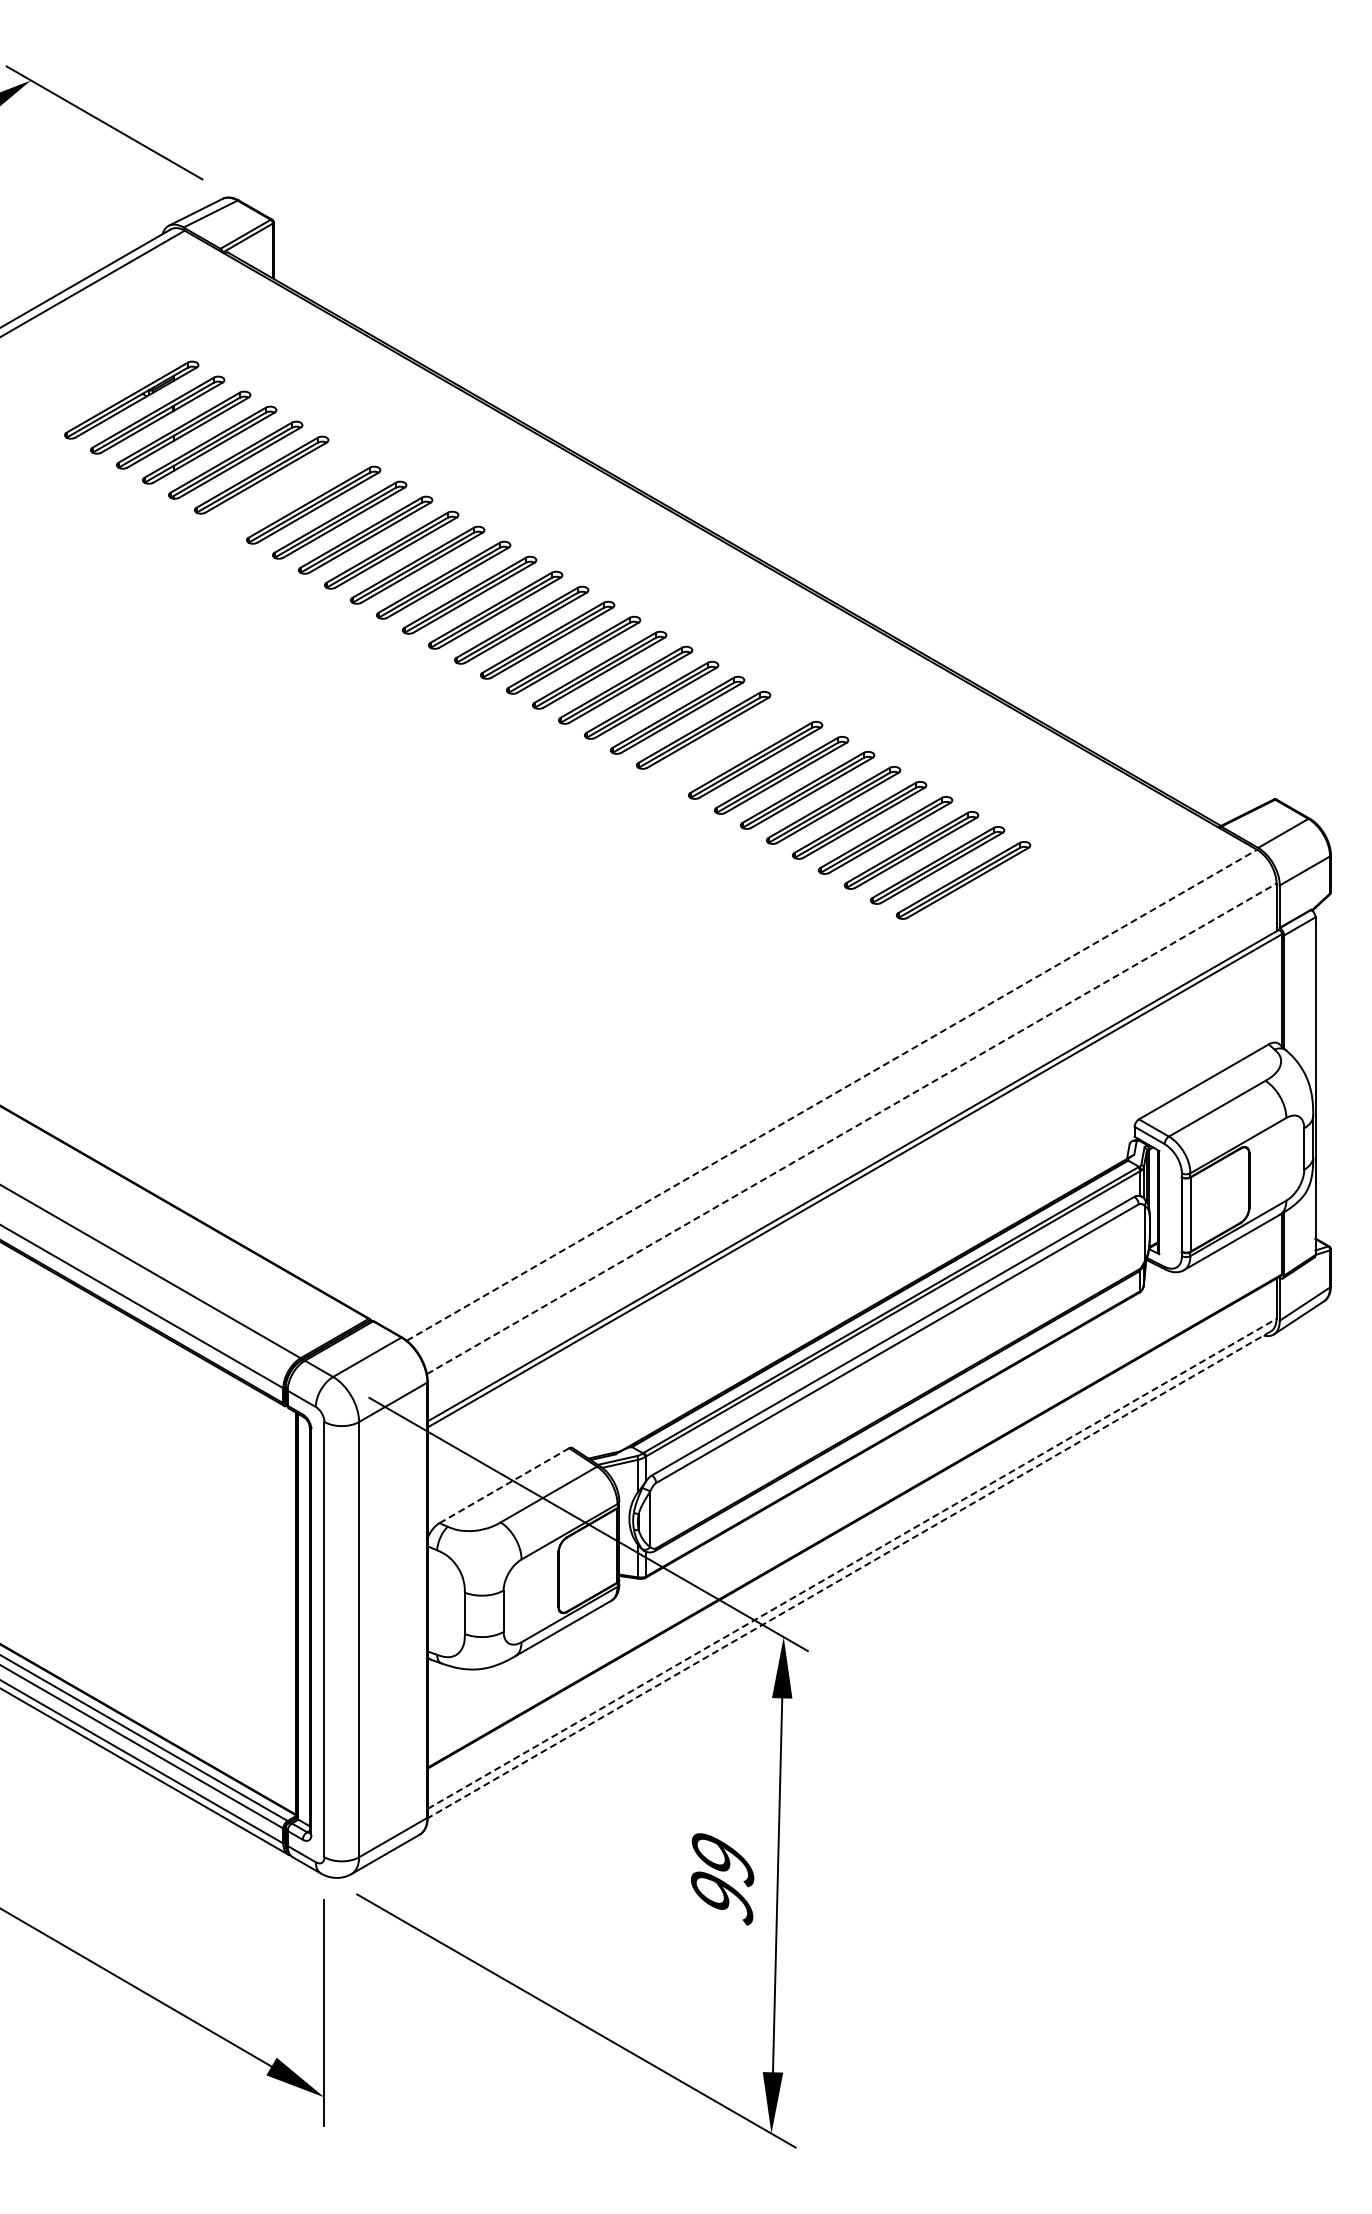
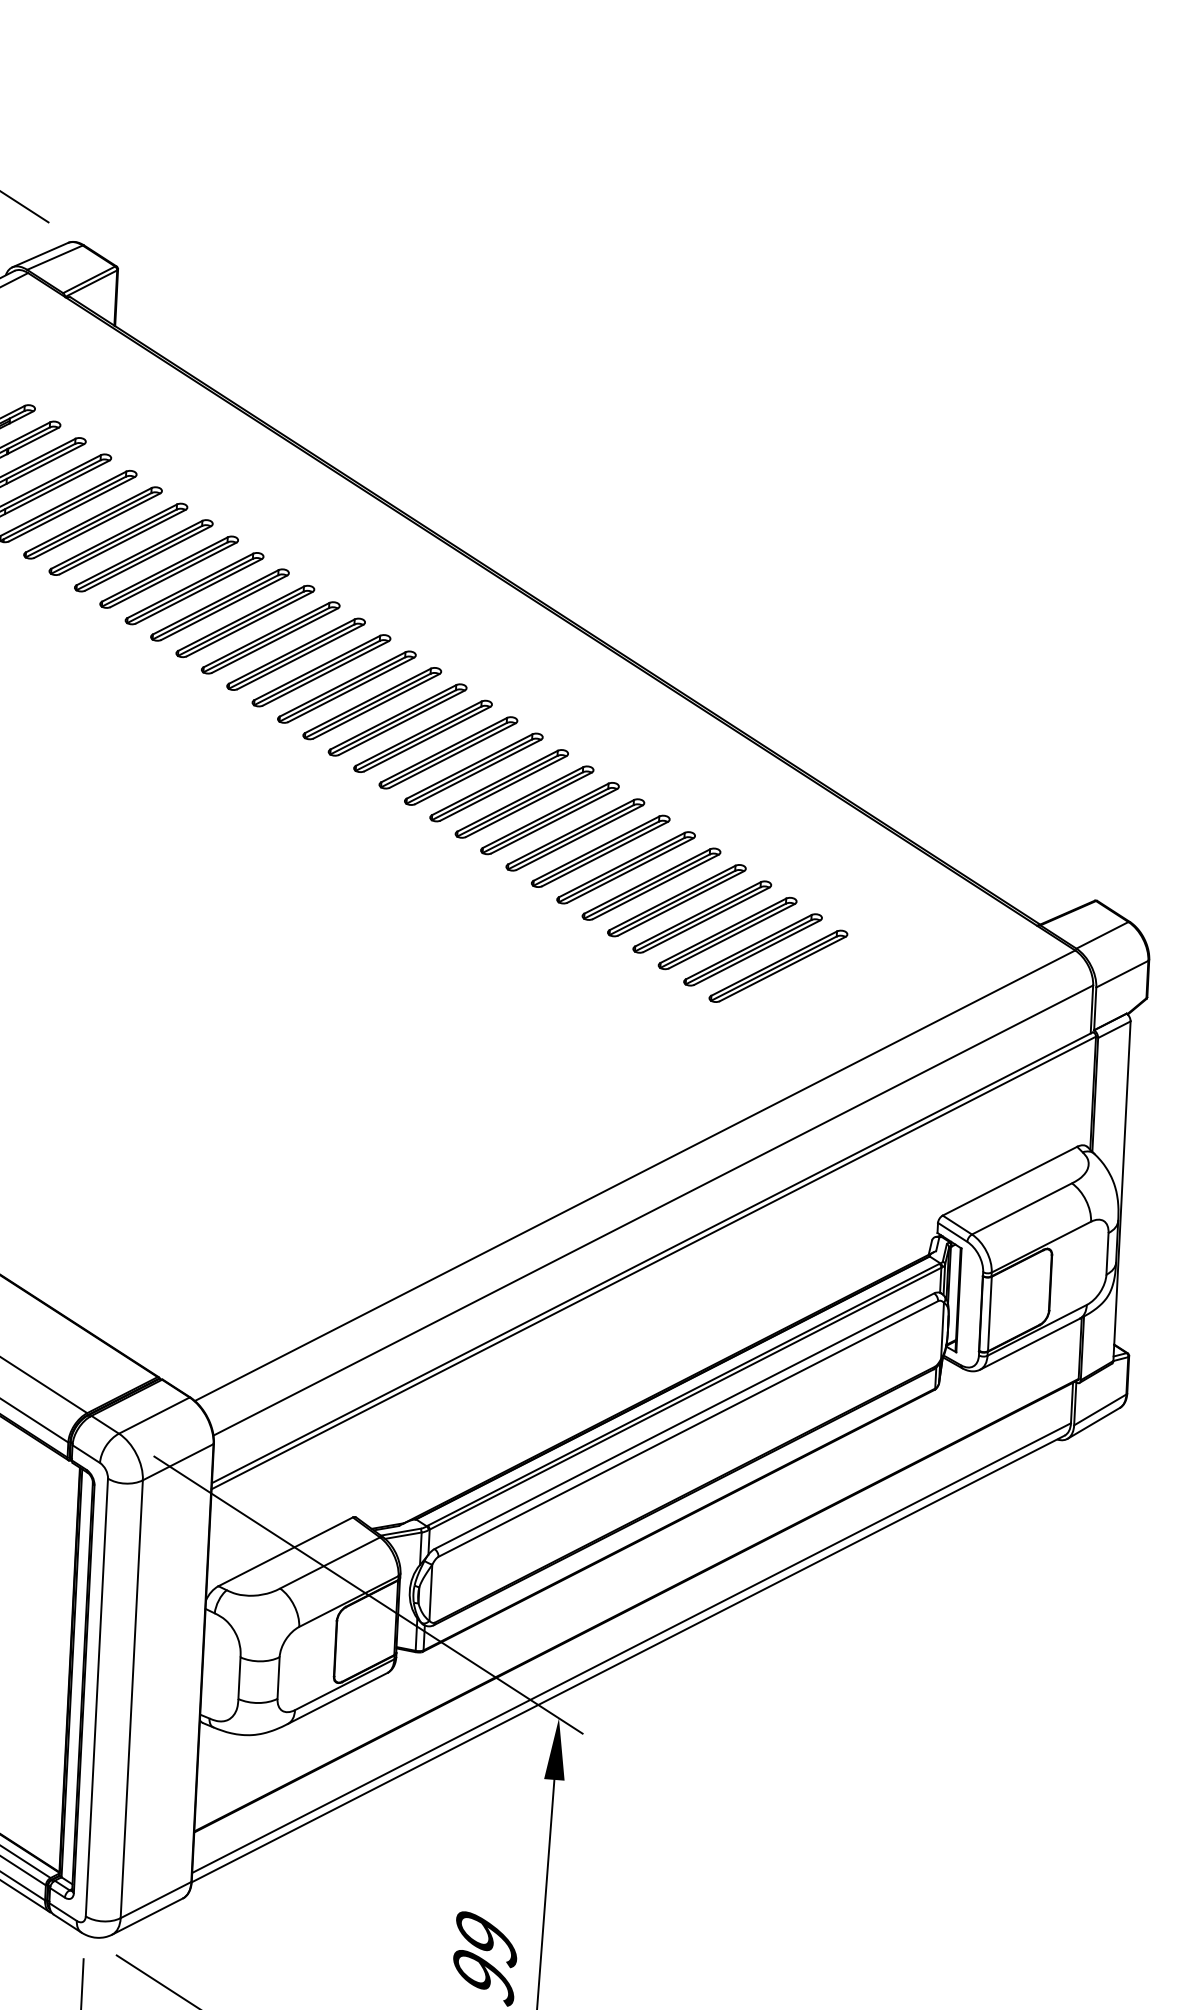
part: (287, 489) -> (118, 538), added
part: (729, 745) -> (549, 818), added
line: (831, 1095) -> (634, 1175), dashed -> solid
line: (852, 1128) -> (654, 1210), dashed -> solid
line: (504, 1485) -> (285, 1551), dashed -> solid
line: (852, 1563) -> (631, 1647), dashed -> solid
line: (849, 1574) -> (628, 1658), dashed -> solid

